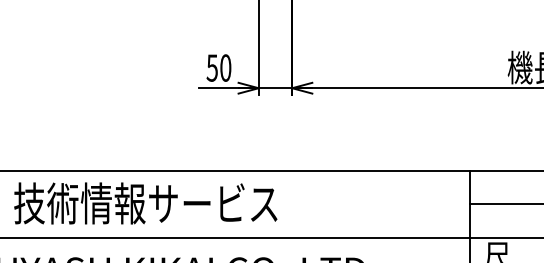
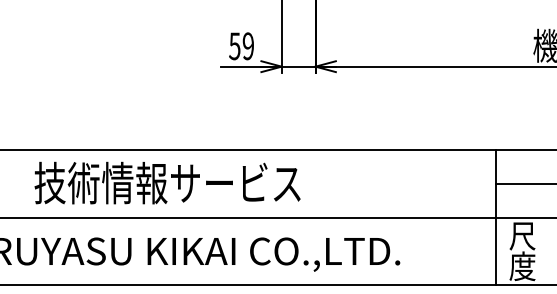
text: (225, 68) -> (248, 46), 50 -> 59

